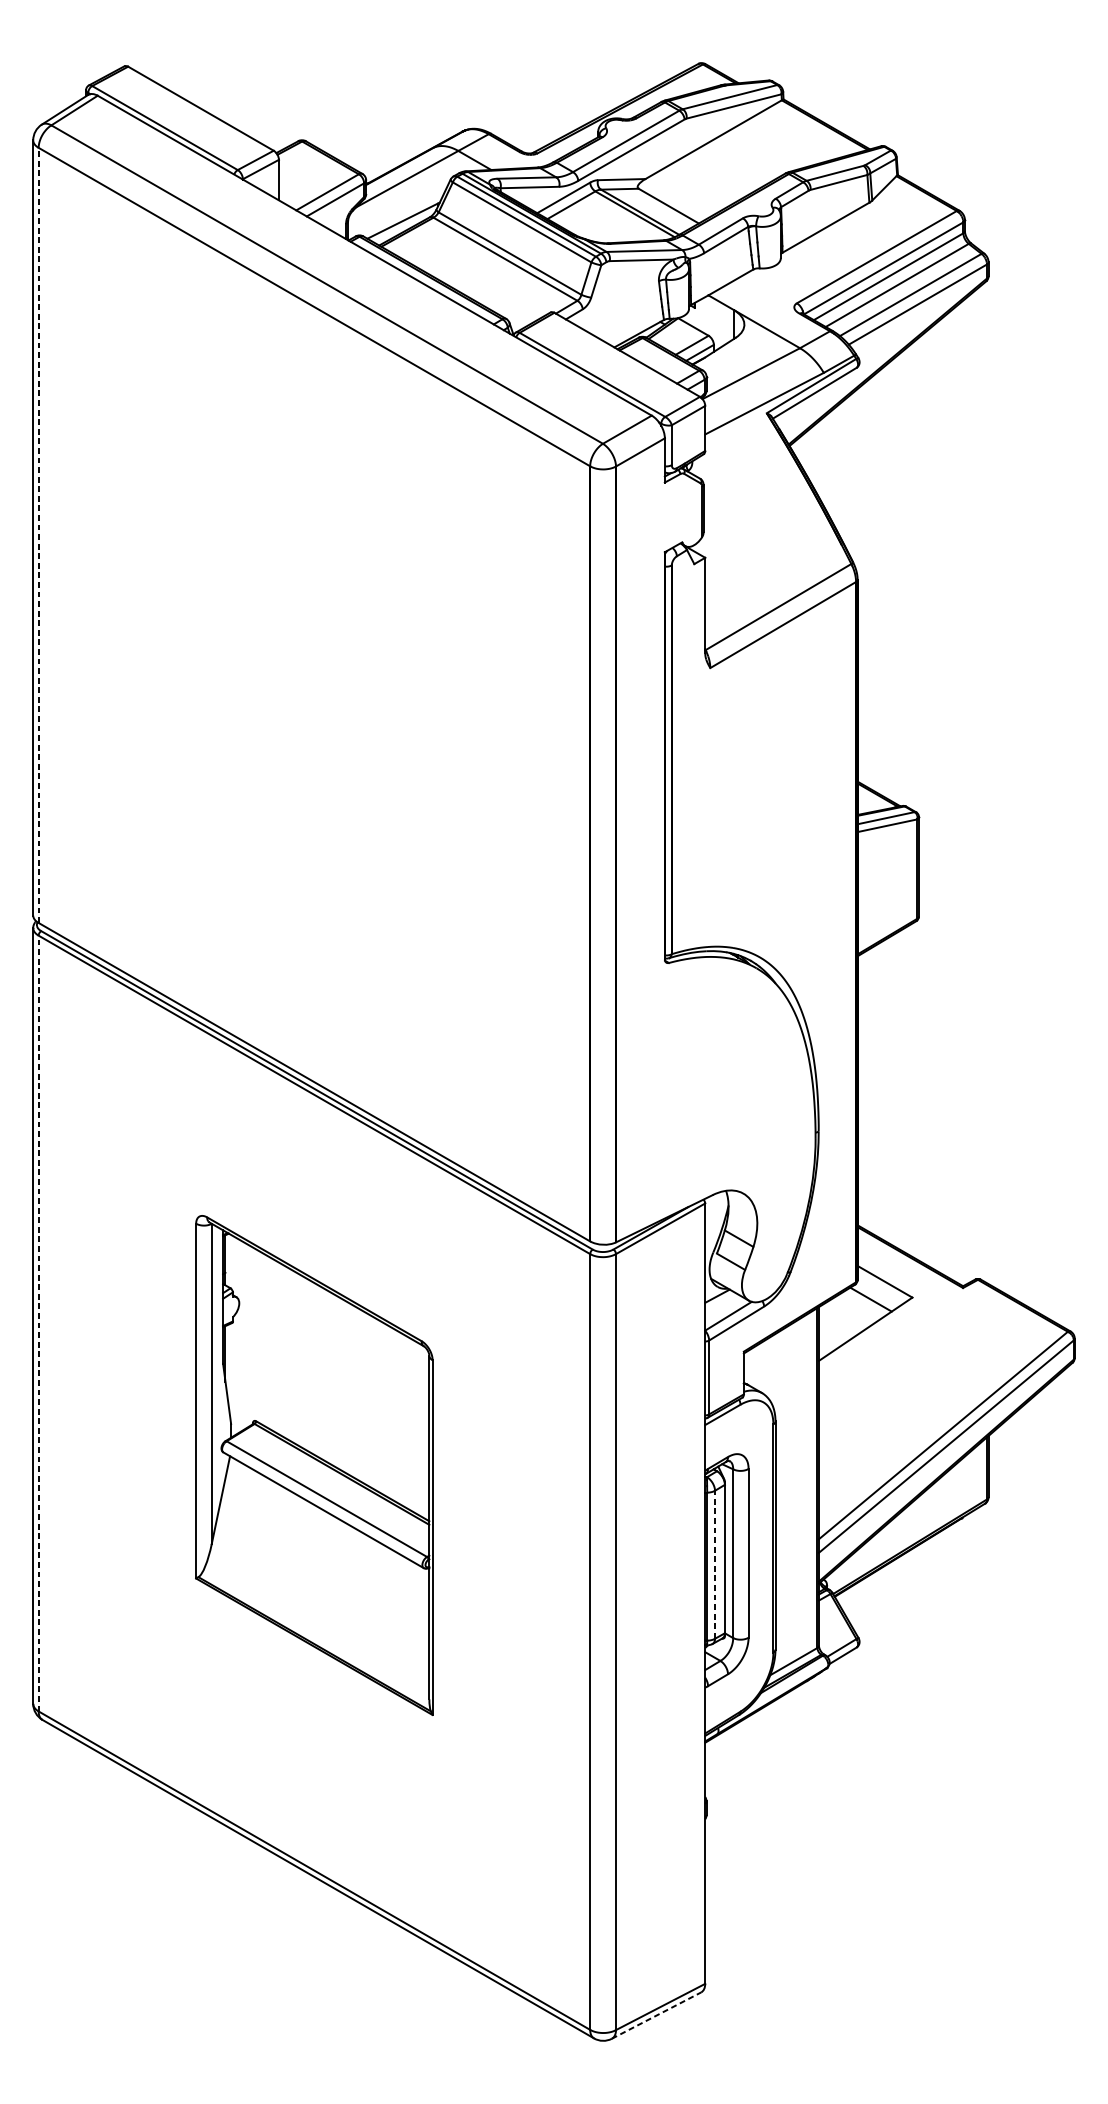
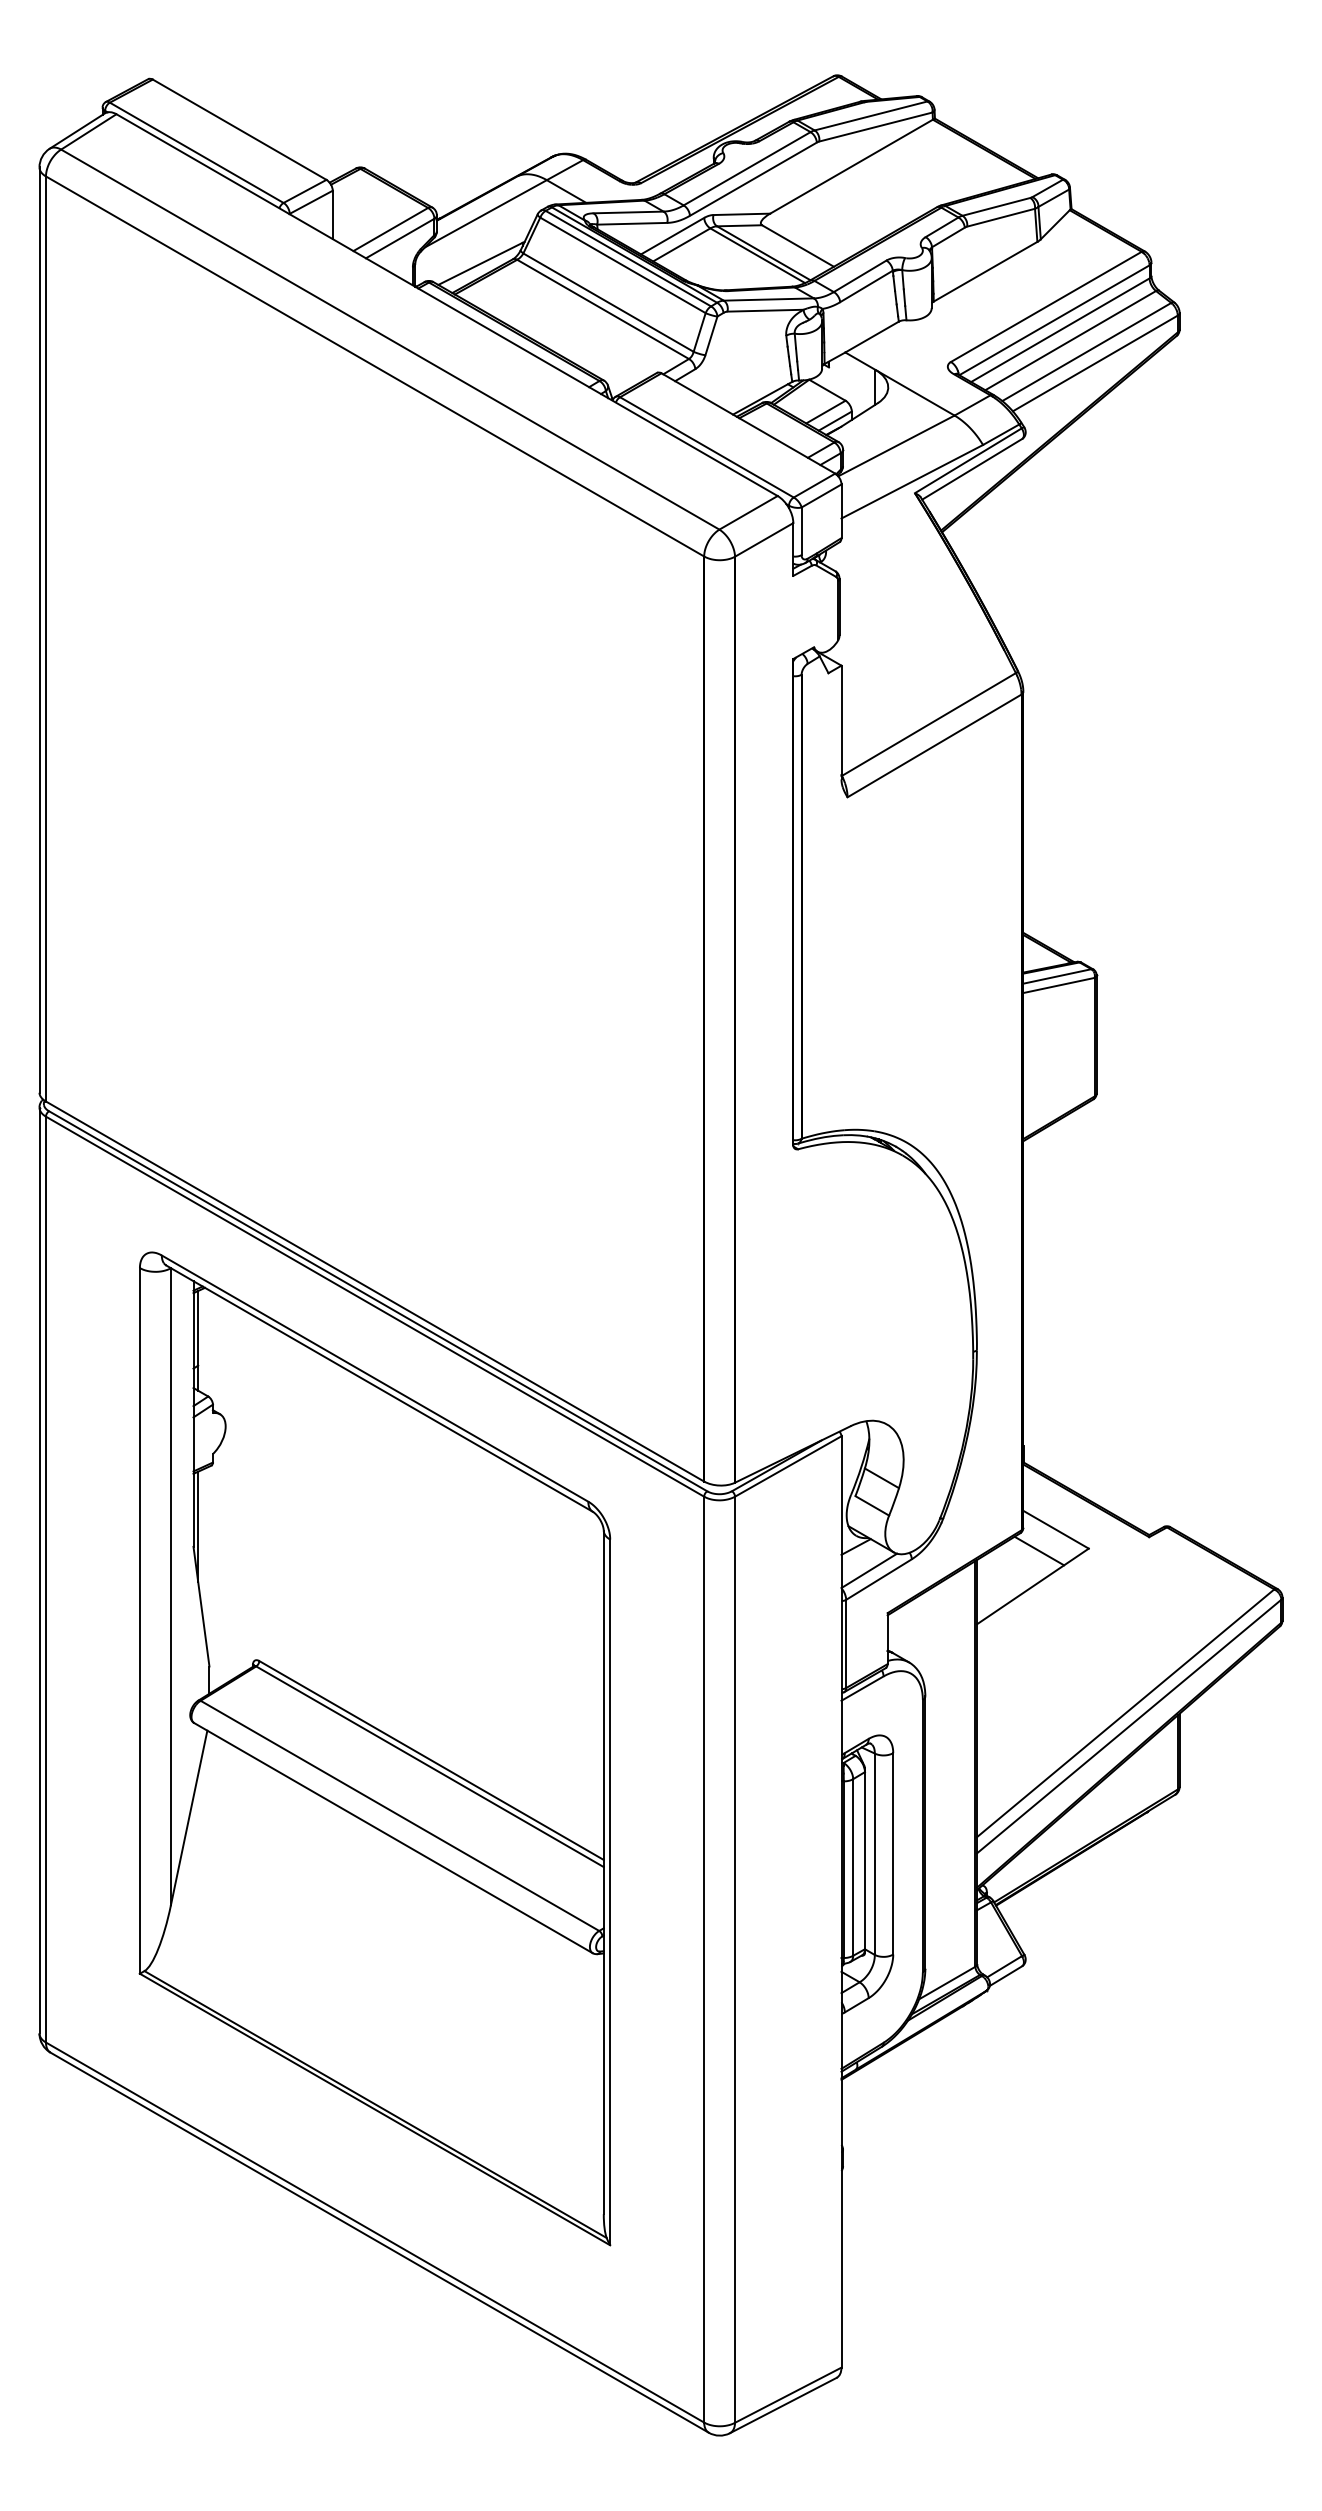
line: (38, 535) -> (45, 638), dashed -> solid
line: (38, 1323) -> (45, 1579), dashed -> solid
part: (313, 1465) -> (374, 1748), size x1.67
line: (715, 1563) -> (853, 1866), dashed -> solid
line: (656, 2015) -> (783, 2405), dashed -> solid

